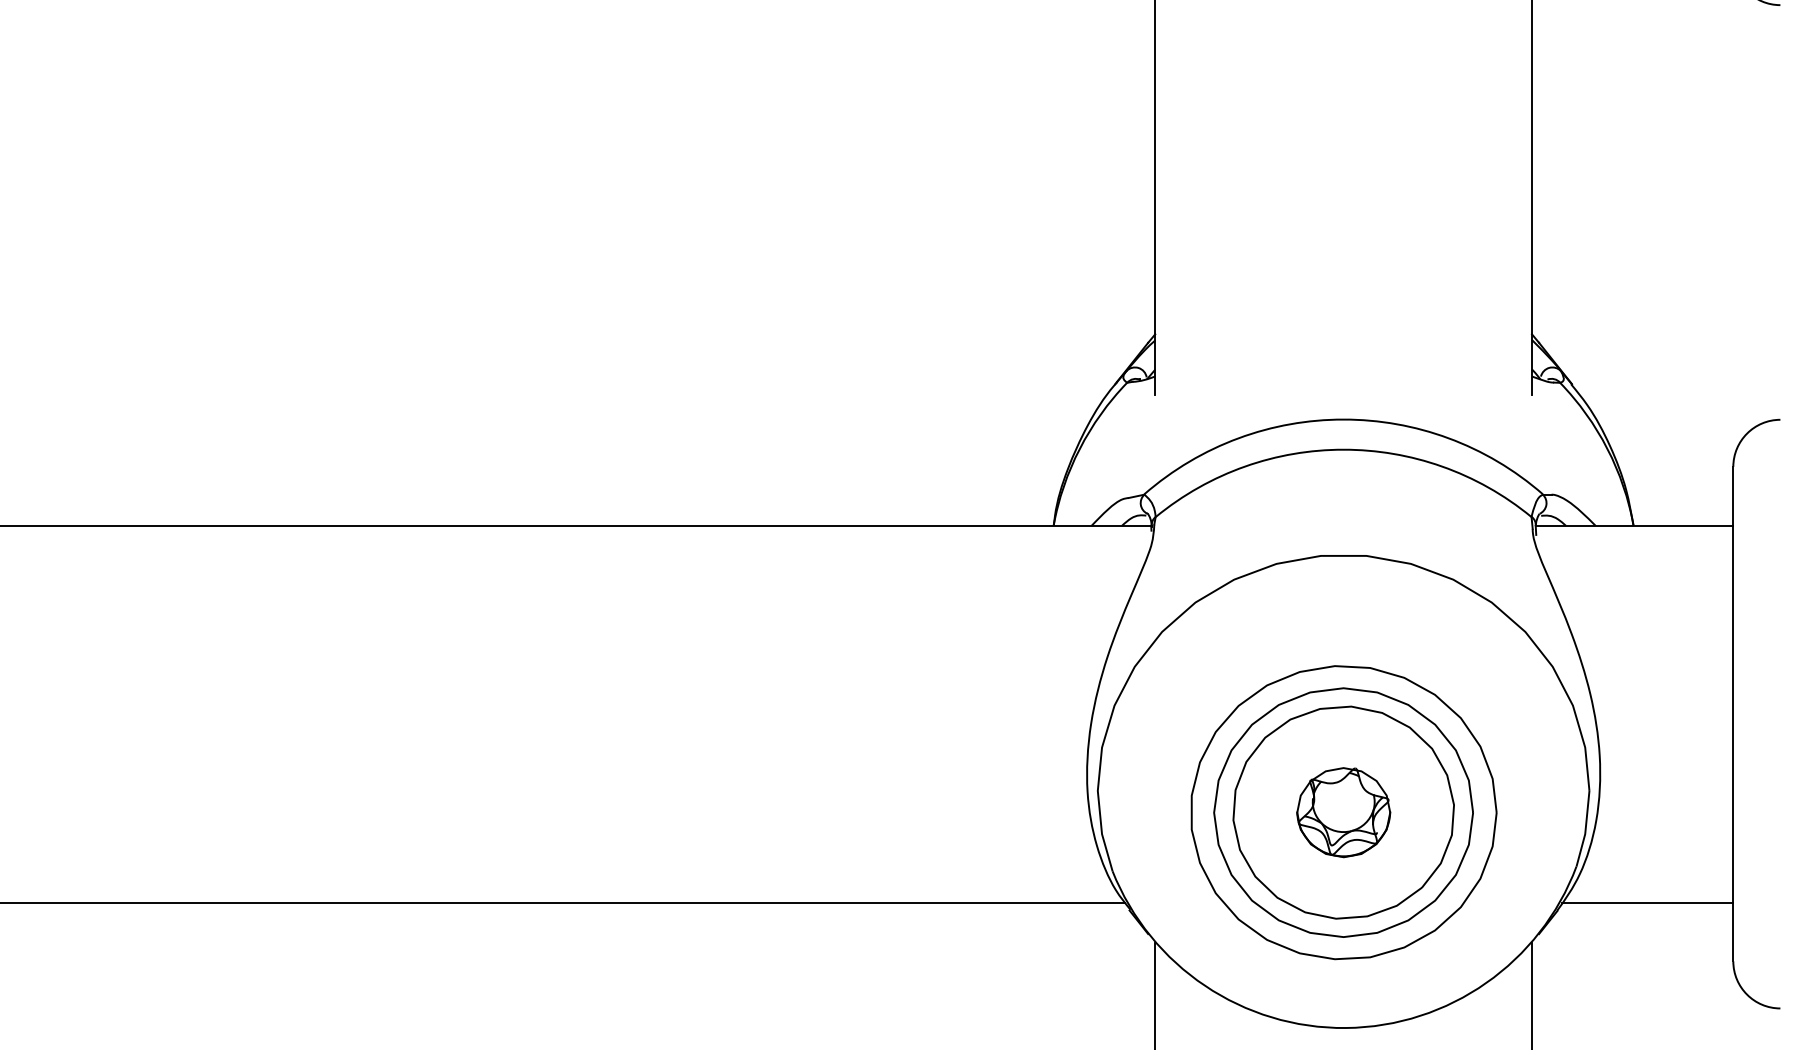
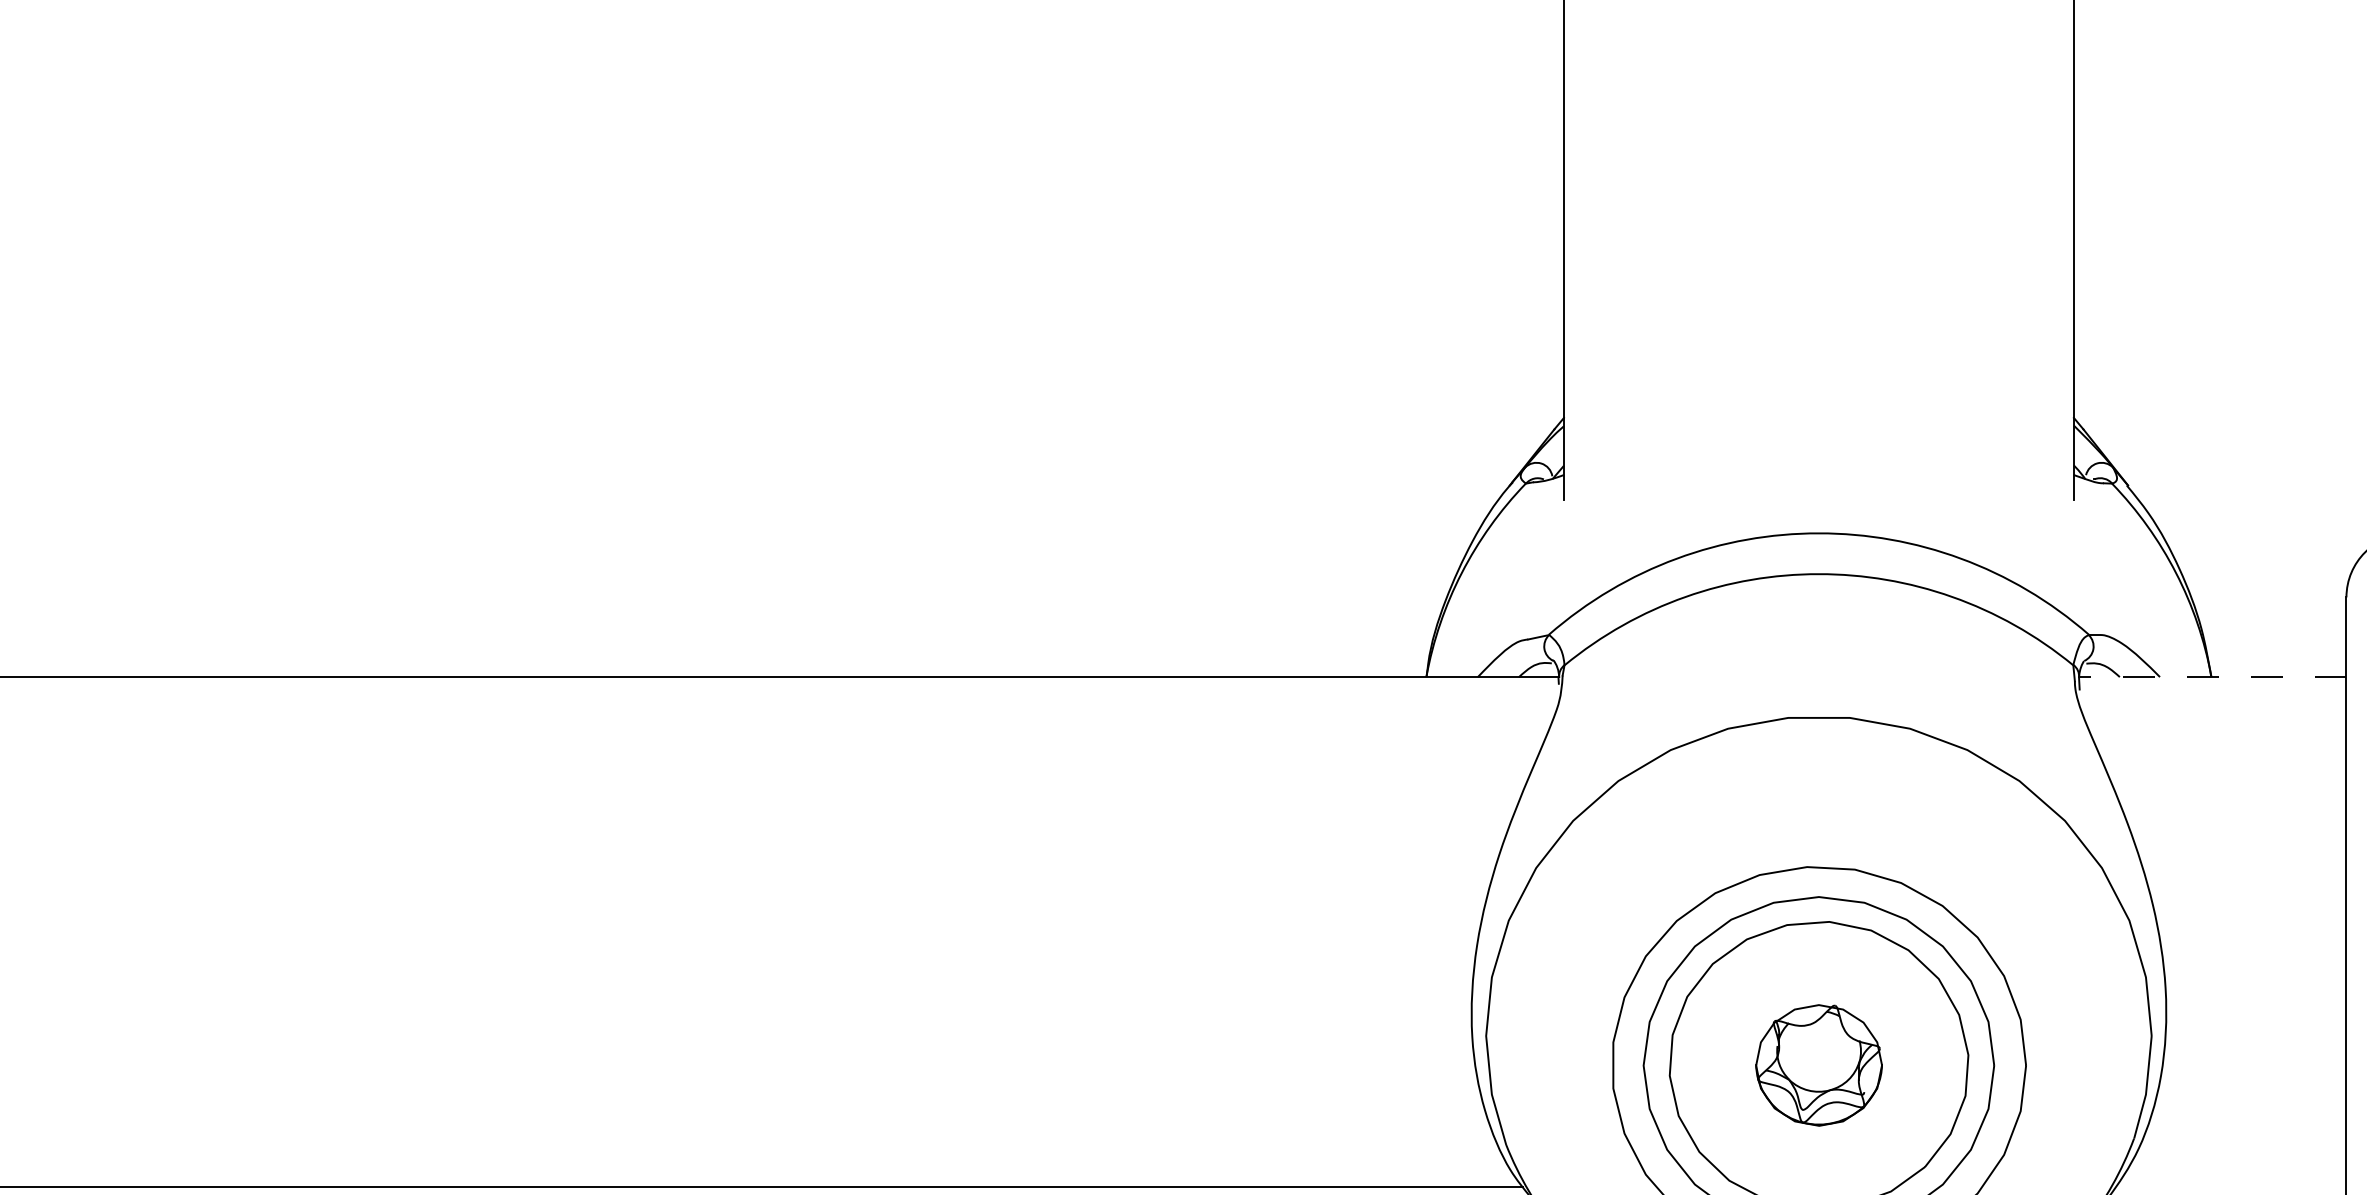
line: (1634, 525) -> (2212, 676), solid -> dashed
line: (1647, 902) -> (2230, 1187), removed

